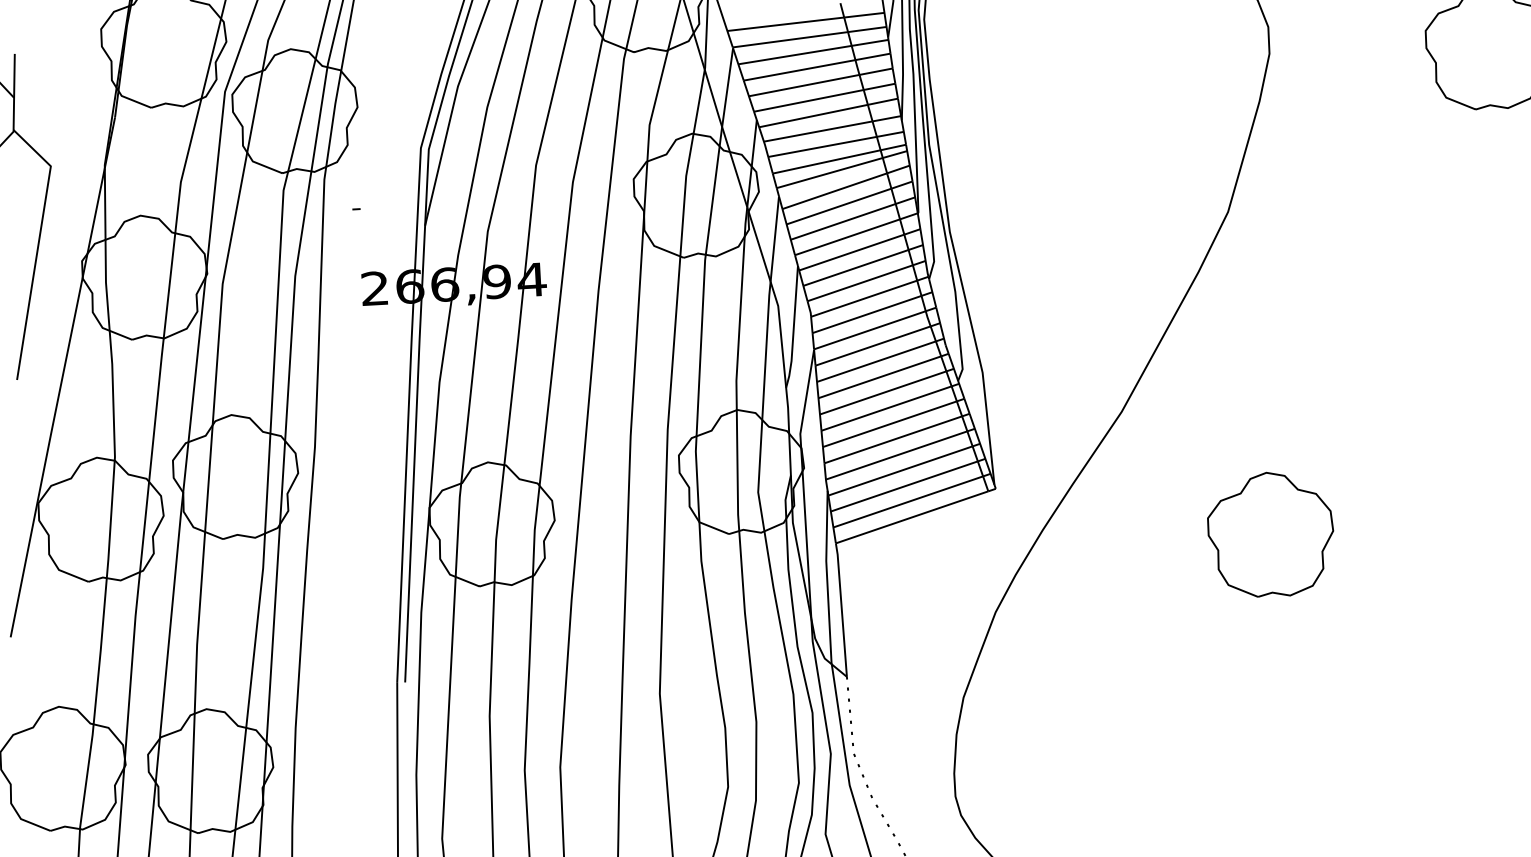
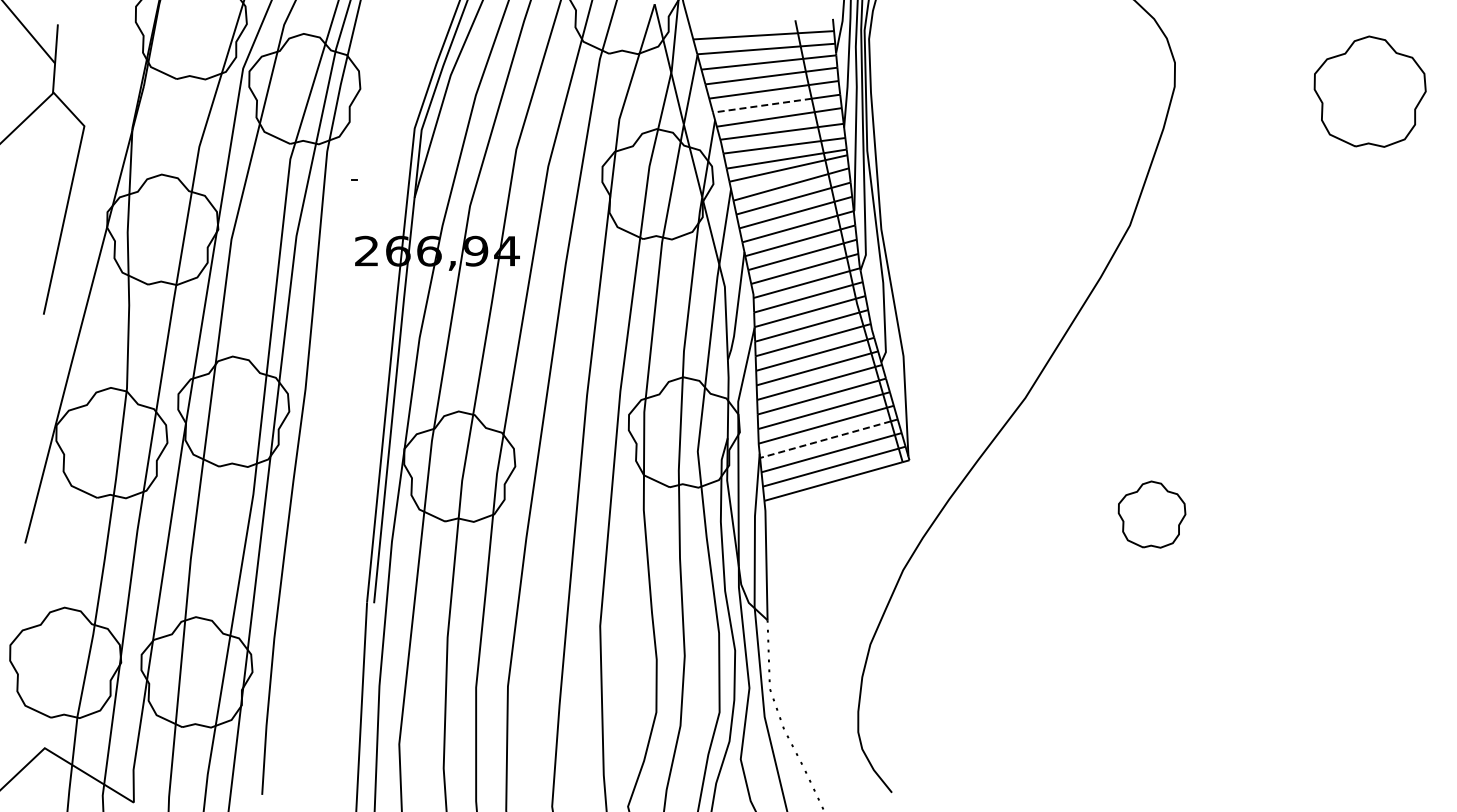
line: (808, 100) -> (762, 105), solid -> dashed
line: (900, 470) -> (825, 439), solid -> dashed
part: (1270, 534) -> (1151, 514), size x0.6

